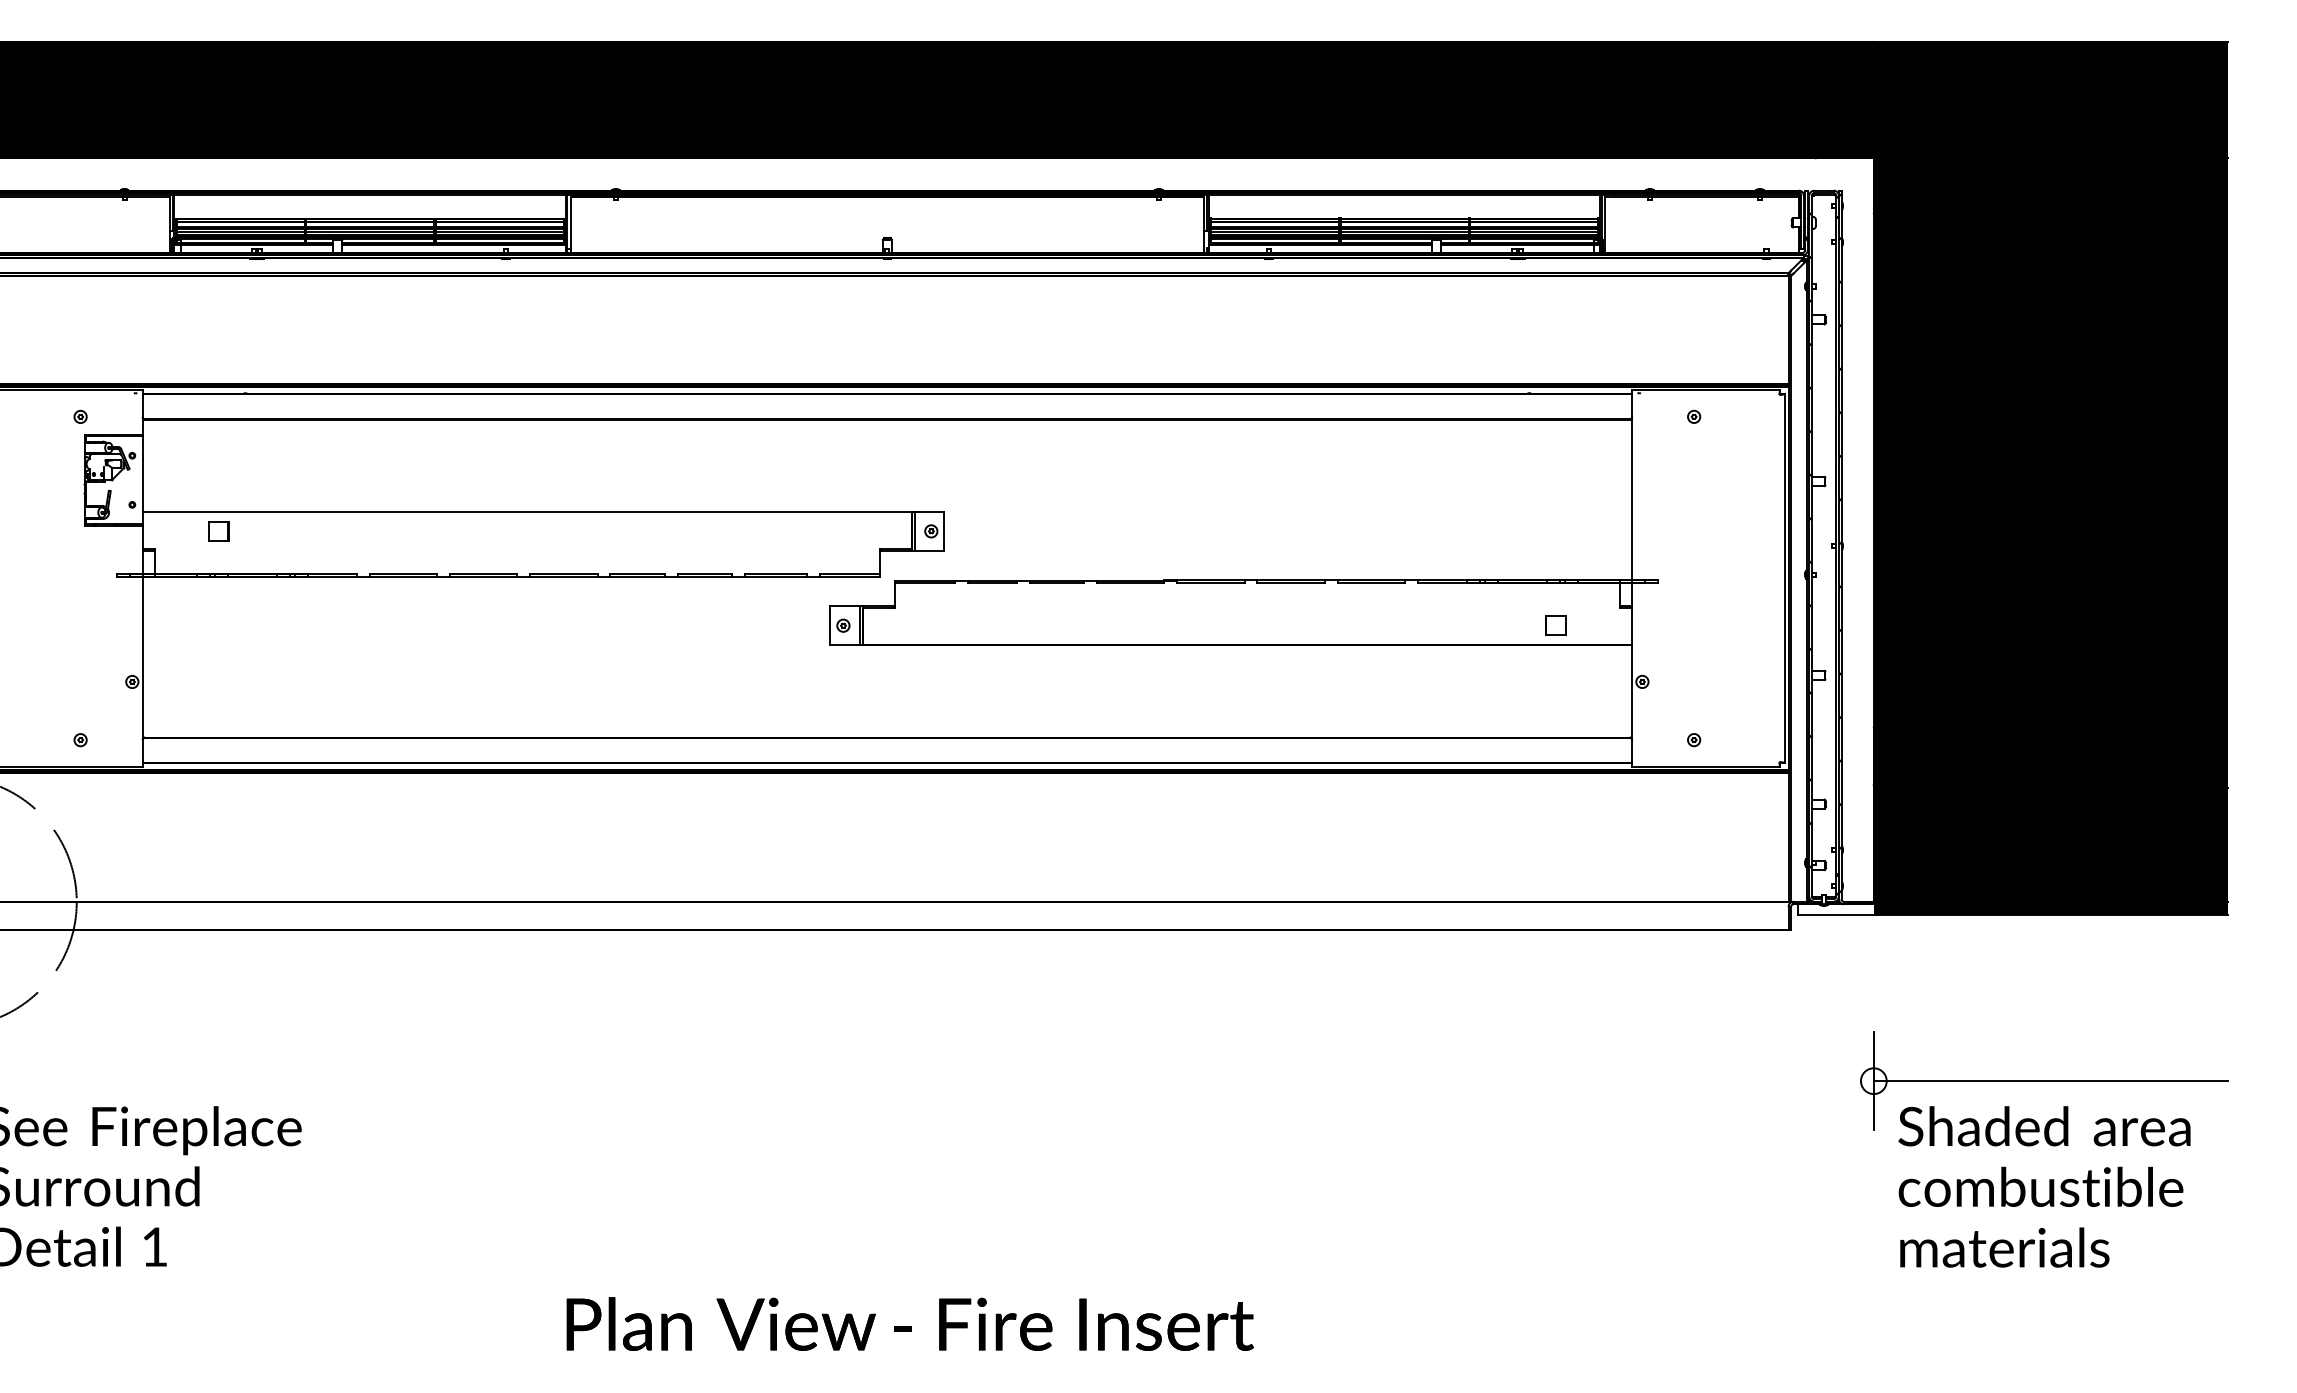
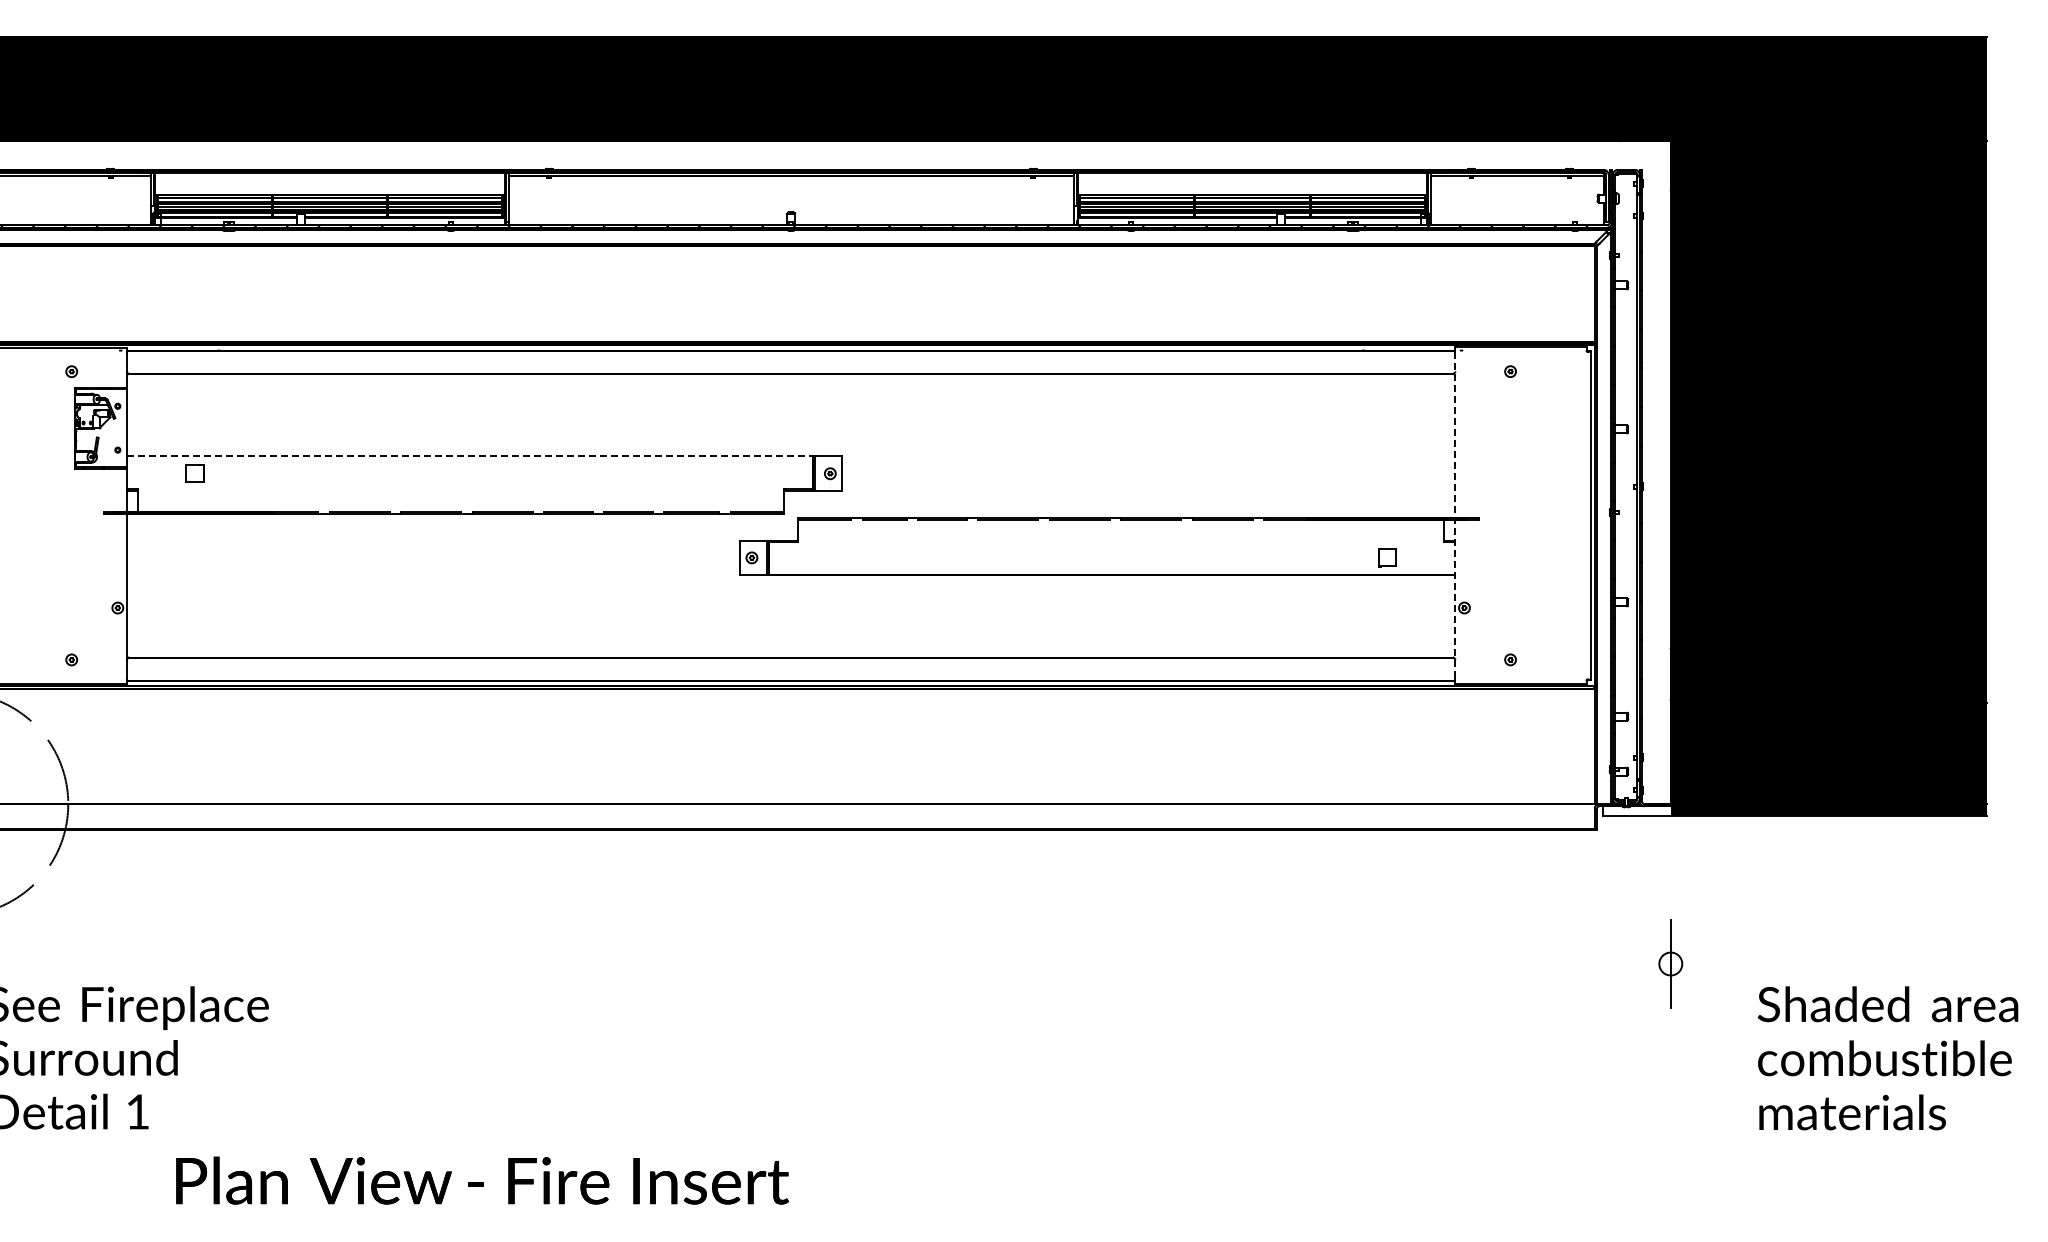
line: (527, 512) -> (470, 456), solid -> dashed
line: (1632, 578) -> (1455, 515), solid -> dashed
line: (2050, 1081) -> (1828, 964), removed
text: (2043, 1187) -> (1887, 1058), moved
text: (910, 1323) -> (482, 1180), moved

